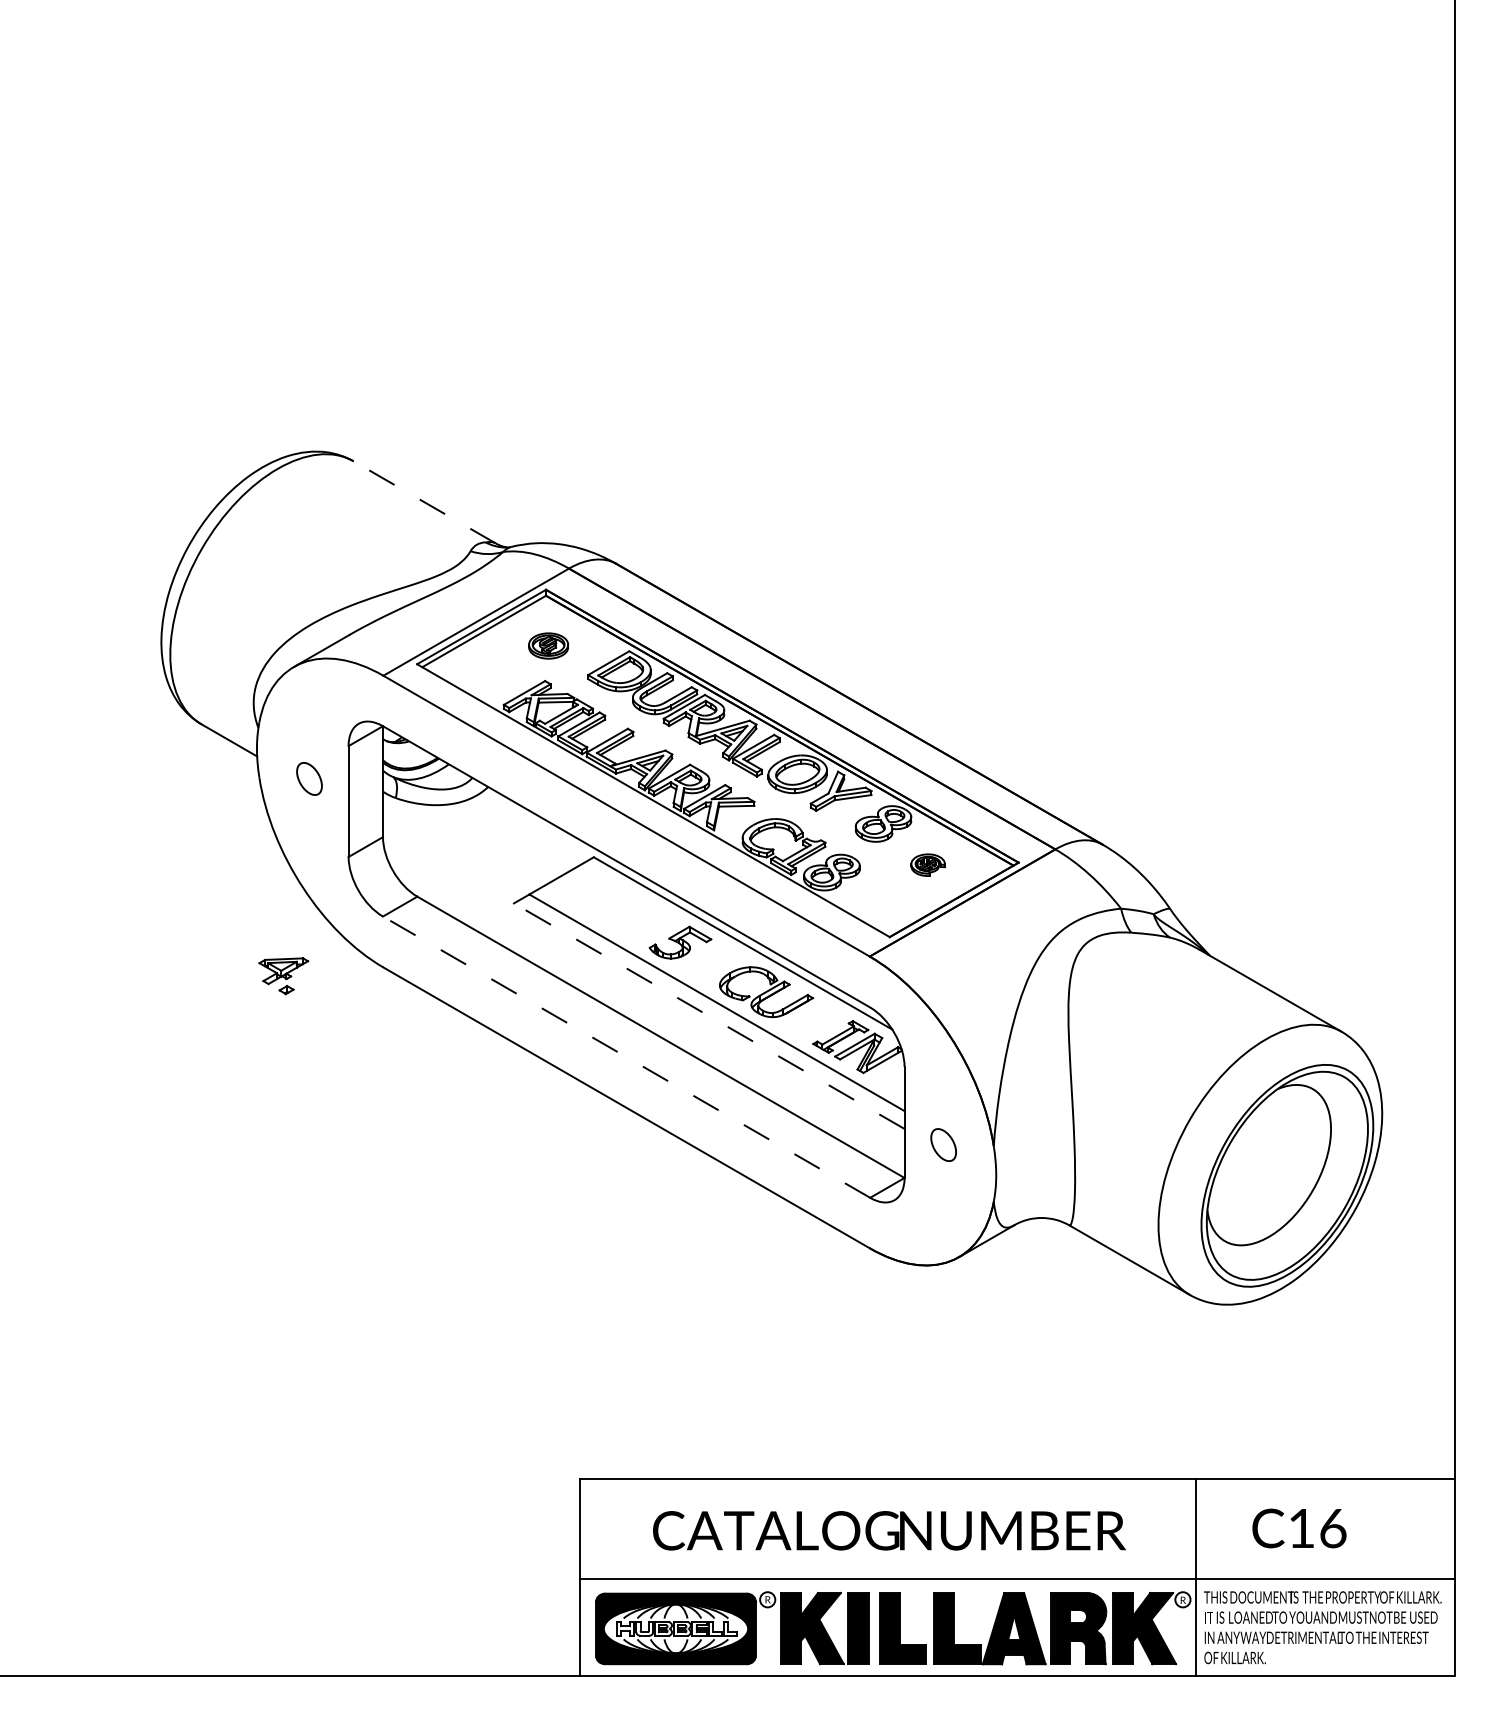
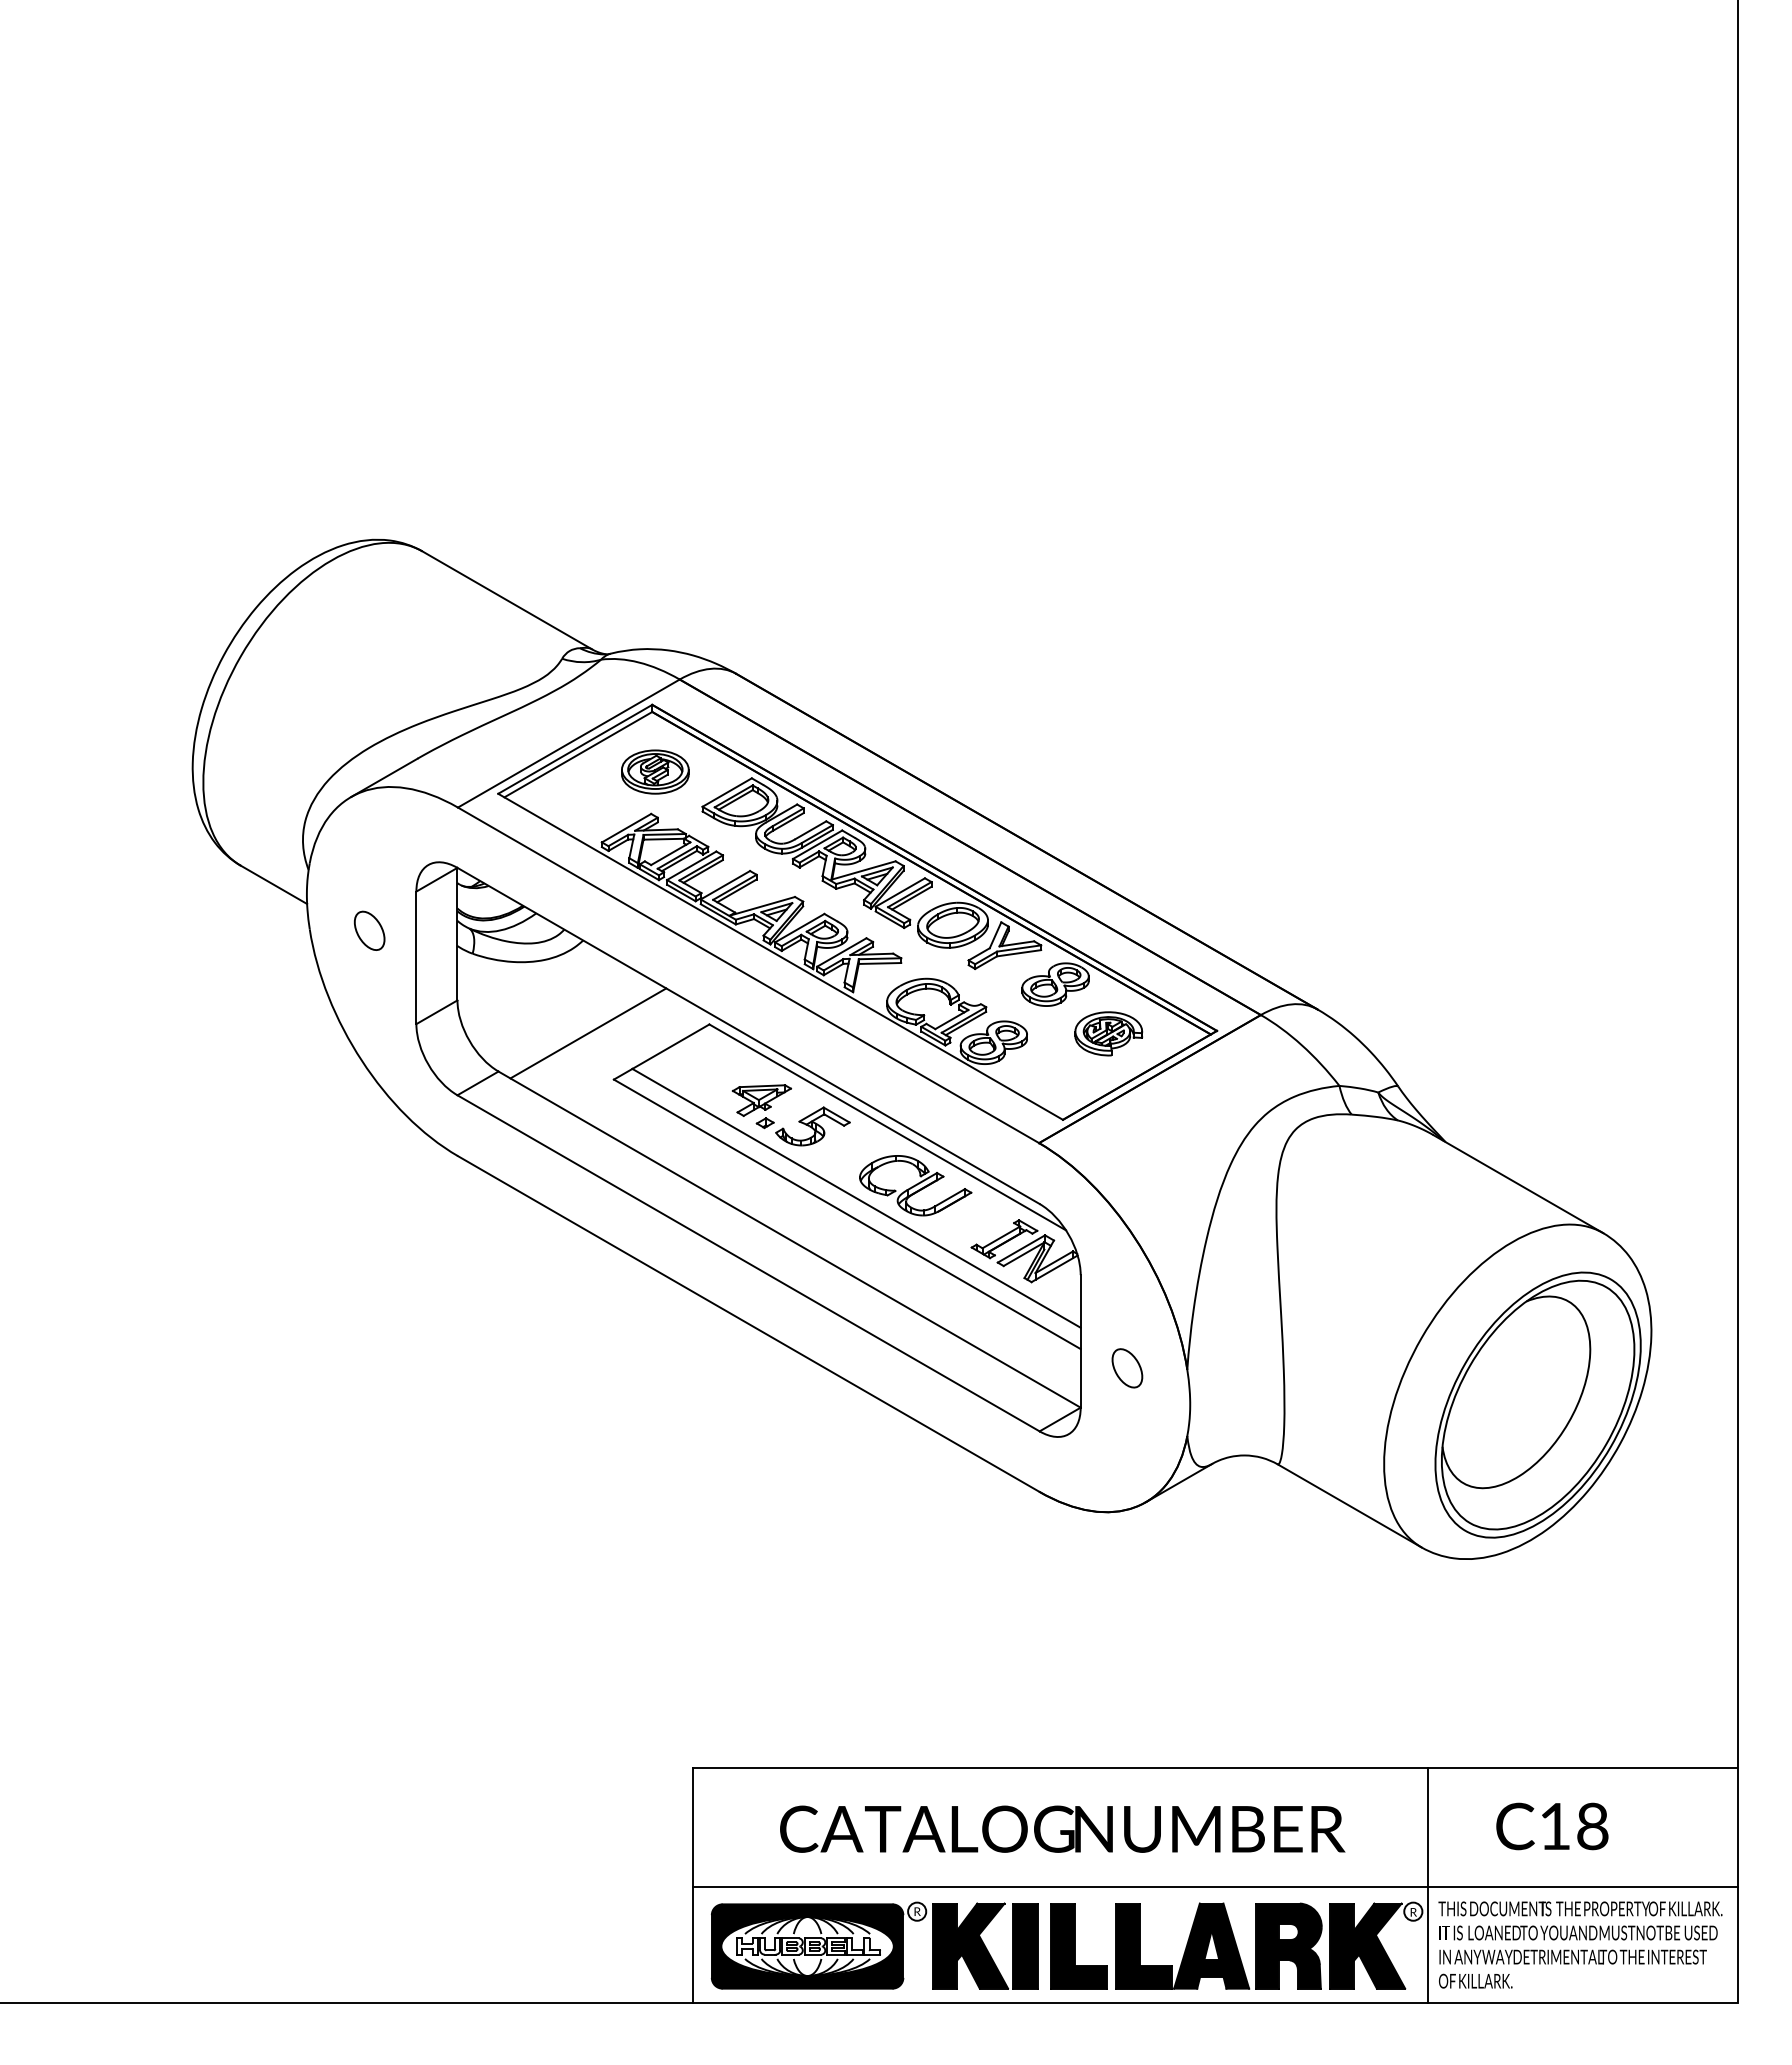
line: (424, 502) -> (507, 600), dashed -> solid
part: (548, 645) -> (655, 771), size x1.43
line: (492, 864) -> (588, 1033), added
part: (927, 864) -> (1108, 1033), size x1.67
part: (283, 976) -> (761, 1106), moved
line: (708, 1016) -> (846, 1214), dashed -> solid
line: (626, 1057) -> (748, 1263), dashed -> solid
text: (1332, 1527) -> (1592, 1825), C16 -> C18

